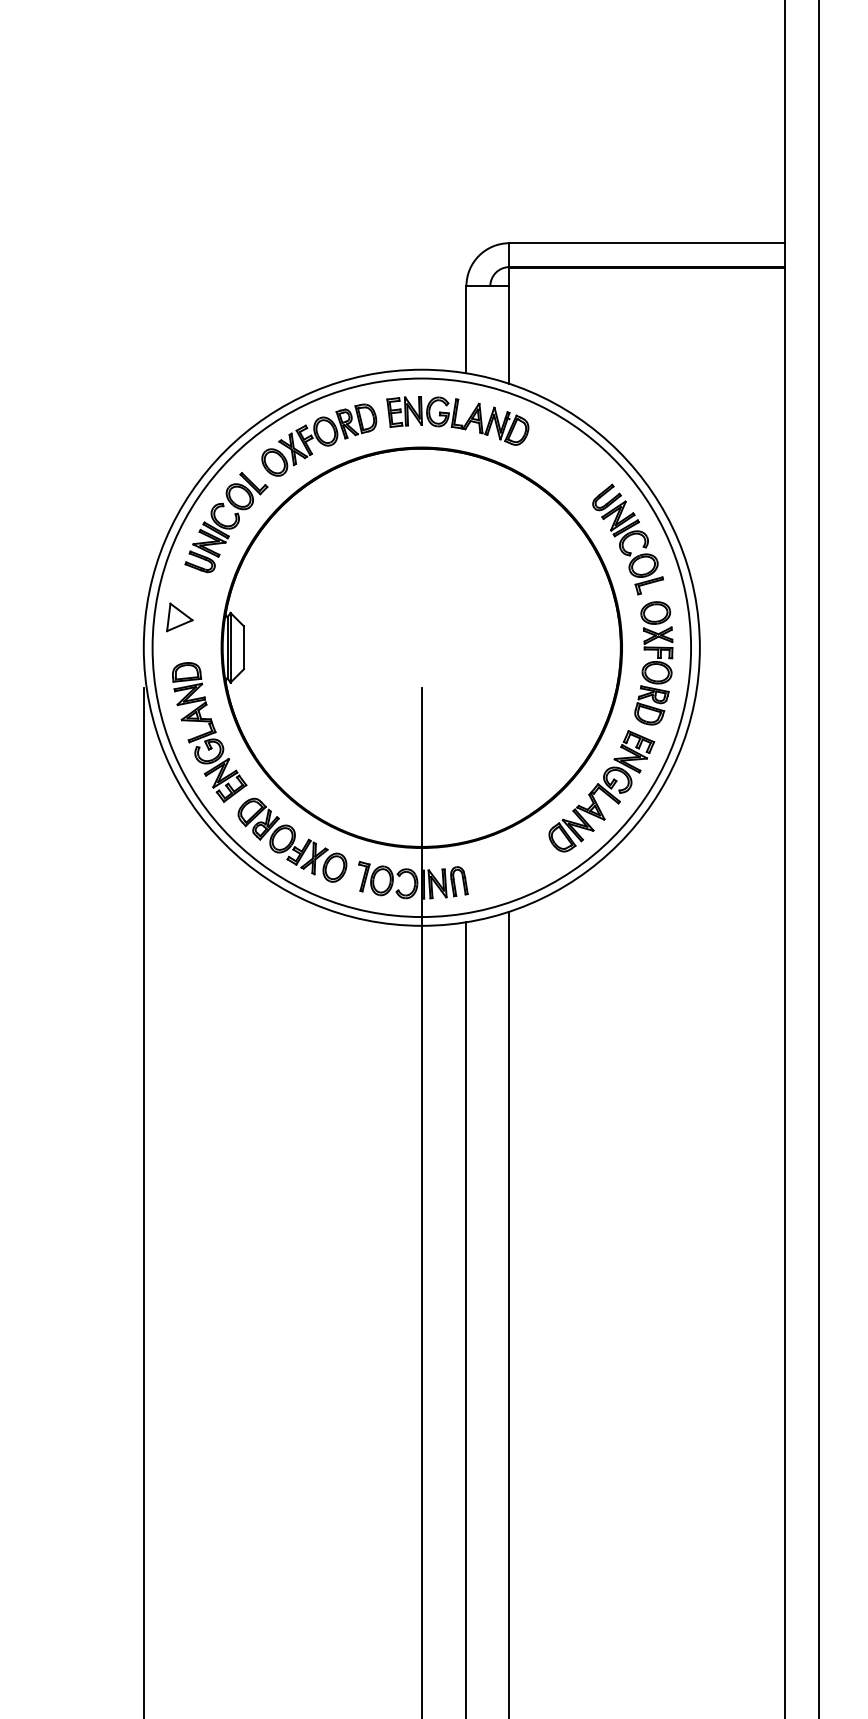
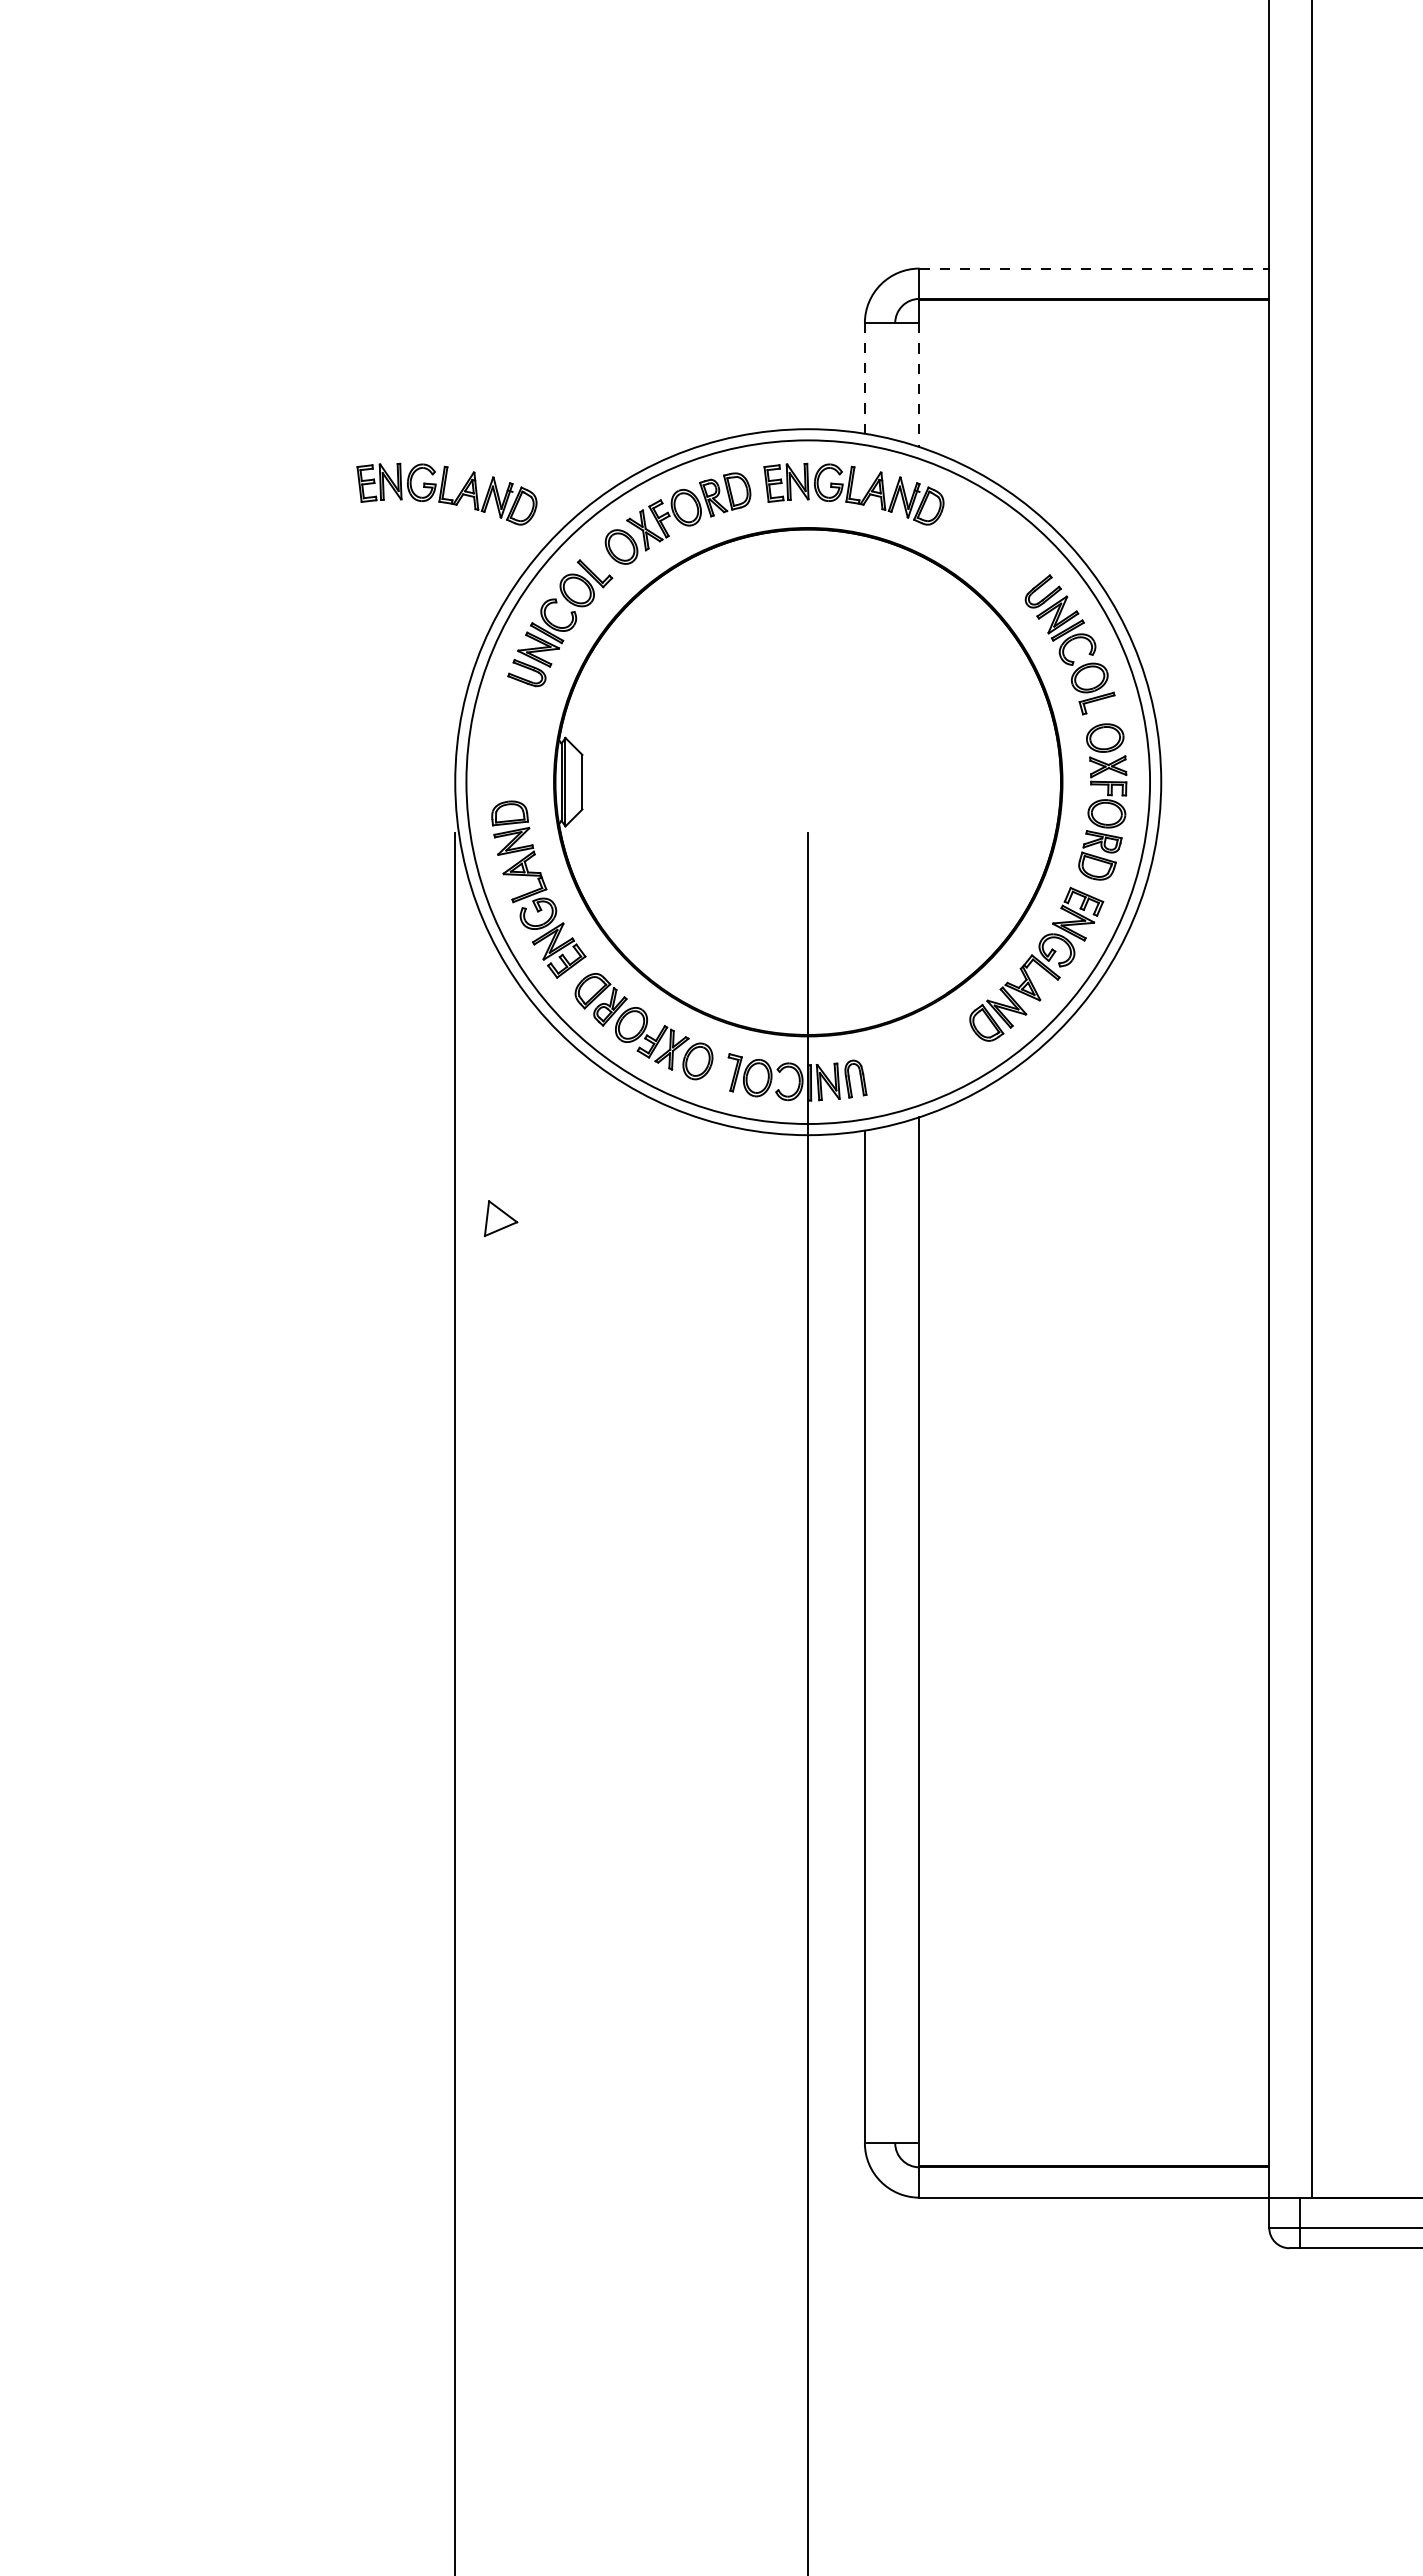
line: (647, 243) -> (1094, 268), solid -> dashed
line: (466, 329) -> (864, 377), solid -> dashed
line: (509, 335) -> (919, 385), solid -> dashed
part: (136, 420) -> (446, 493), added
part: (179, 617) -> (500, 1218), moved

